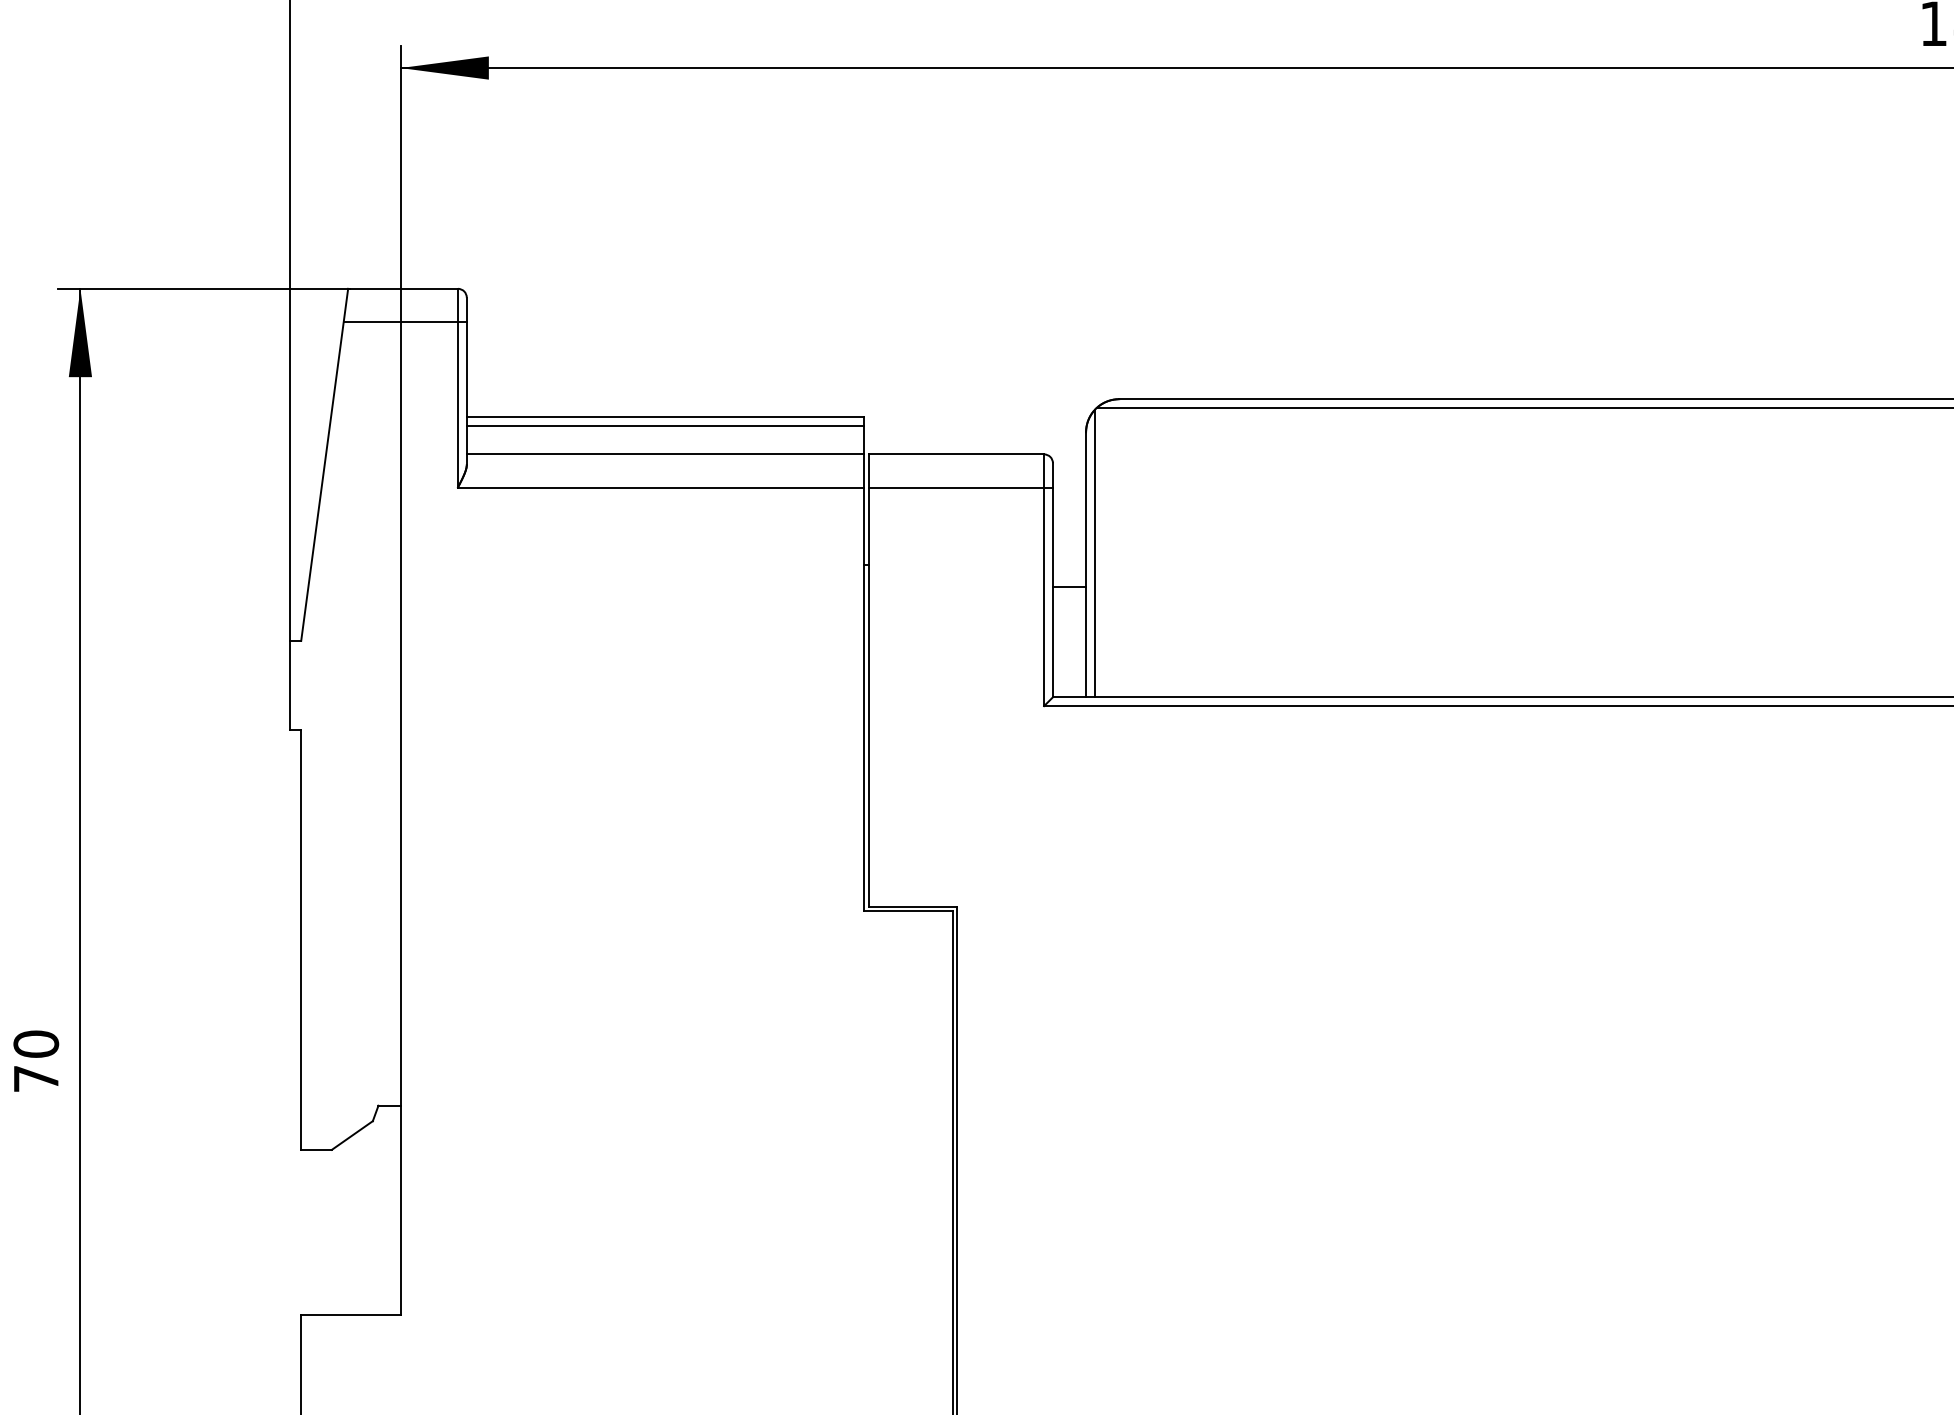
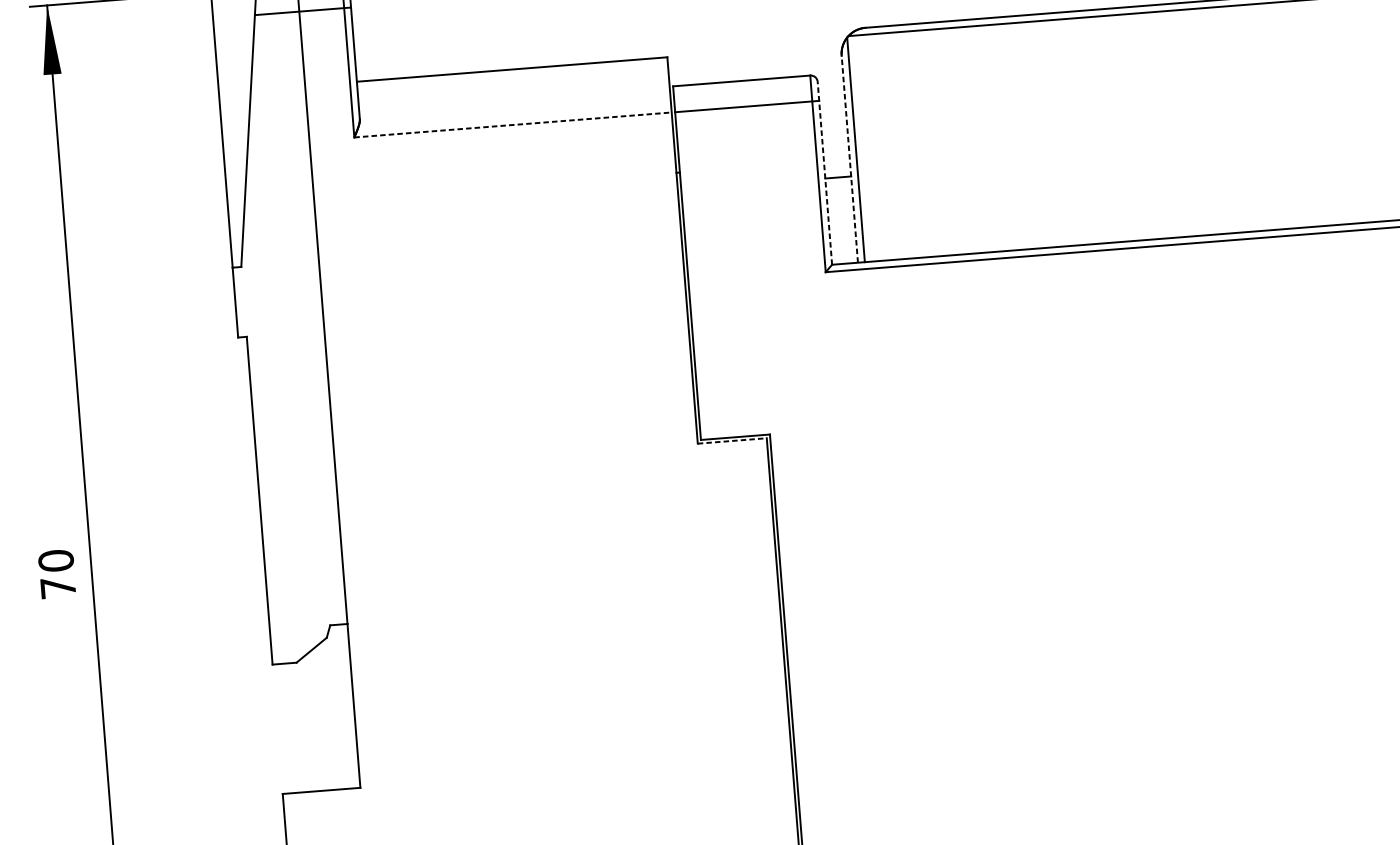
line: (665, 425) -> (512, 76), removed
line: (665, 454) -> (514, 98), removed
line: (661, 487) -> (513, 124), solid -> dashed
line: (1086, 564) -> (850, 158), solid -> dashed
line: (1052, 579) -> (824, 172), solid -> dashed
line: (908, 911) -> (732, 441), solid -> dashed
text: (36, 1060) -> (57, 573), moved

